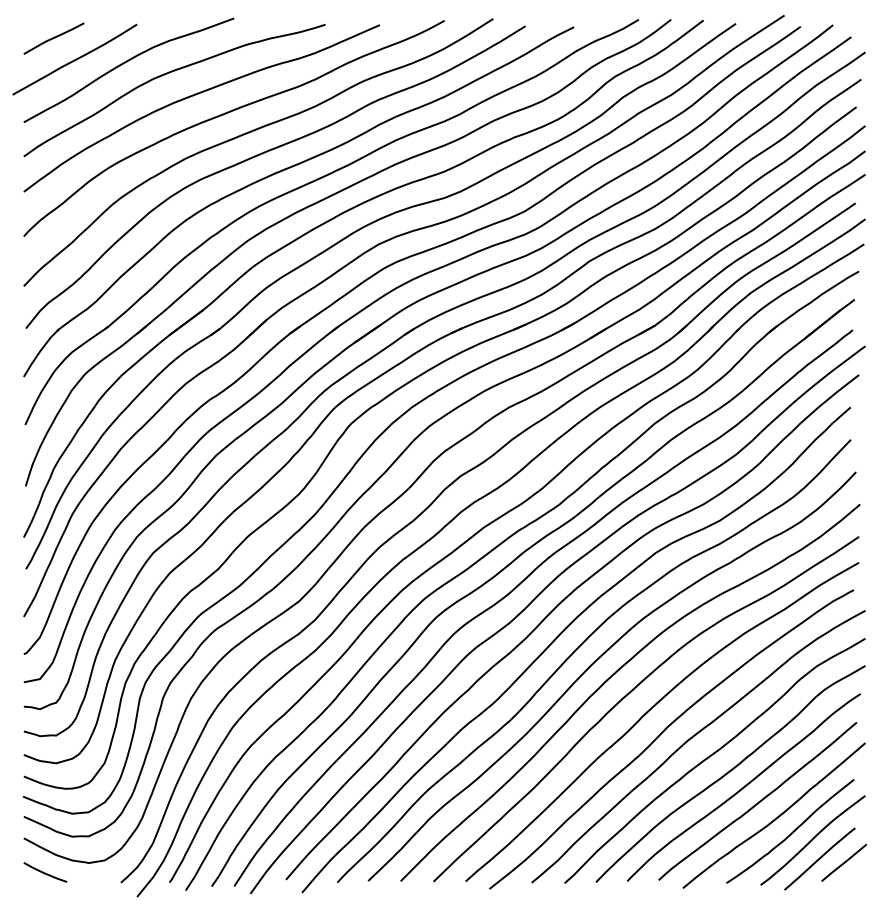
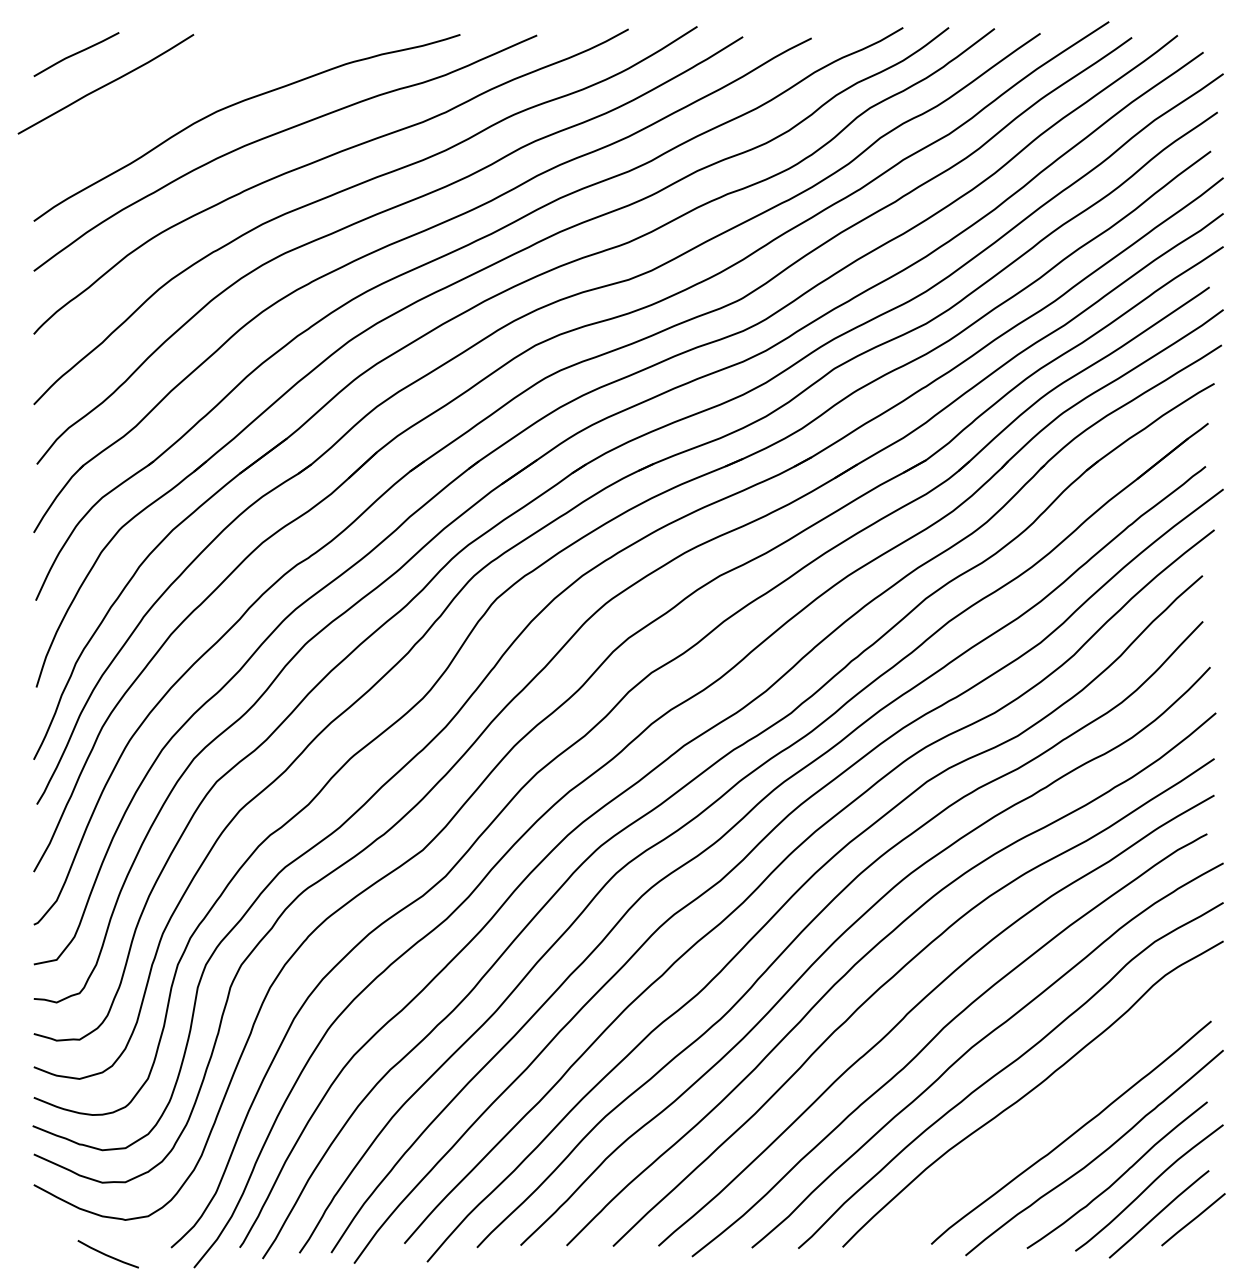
curve: (124, 64) -> (175, 90), removed
curve: (743, 787) -> (1051, 1113), removed
line: (44, 872) -> (107, 1254), moved

